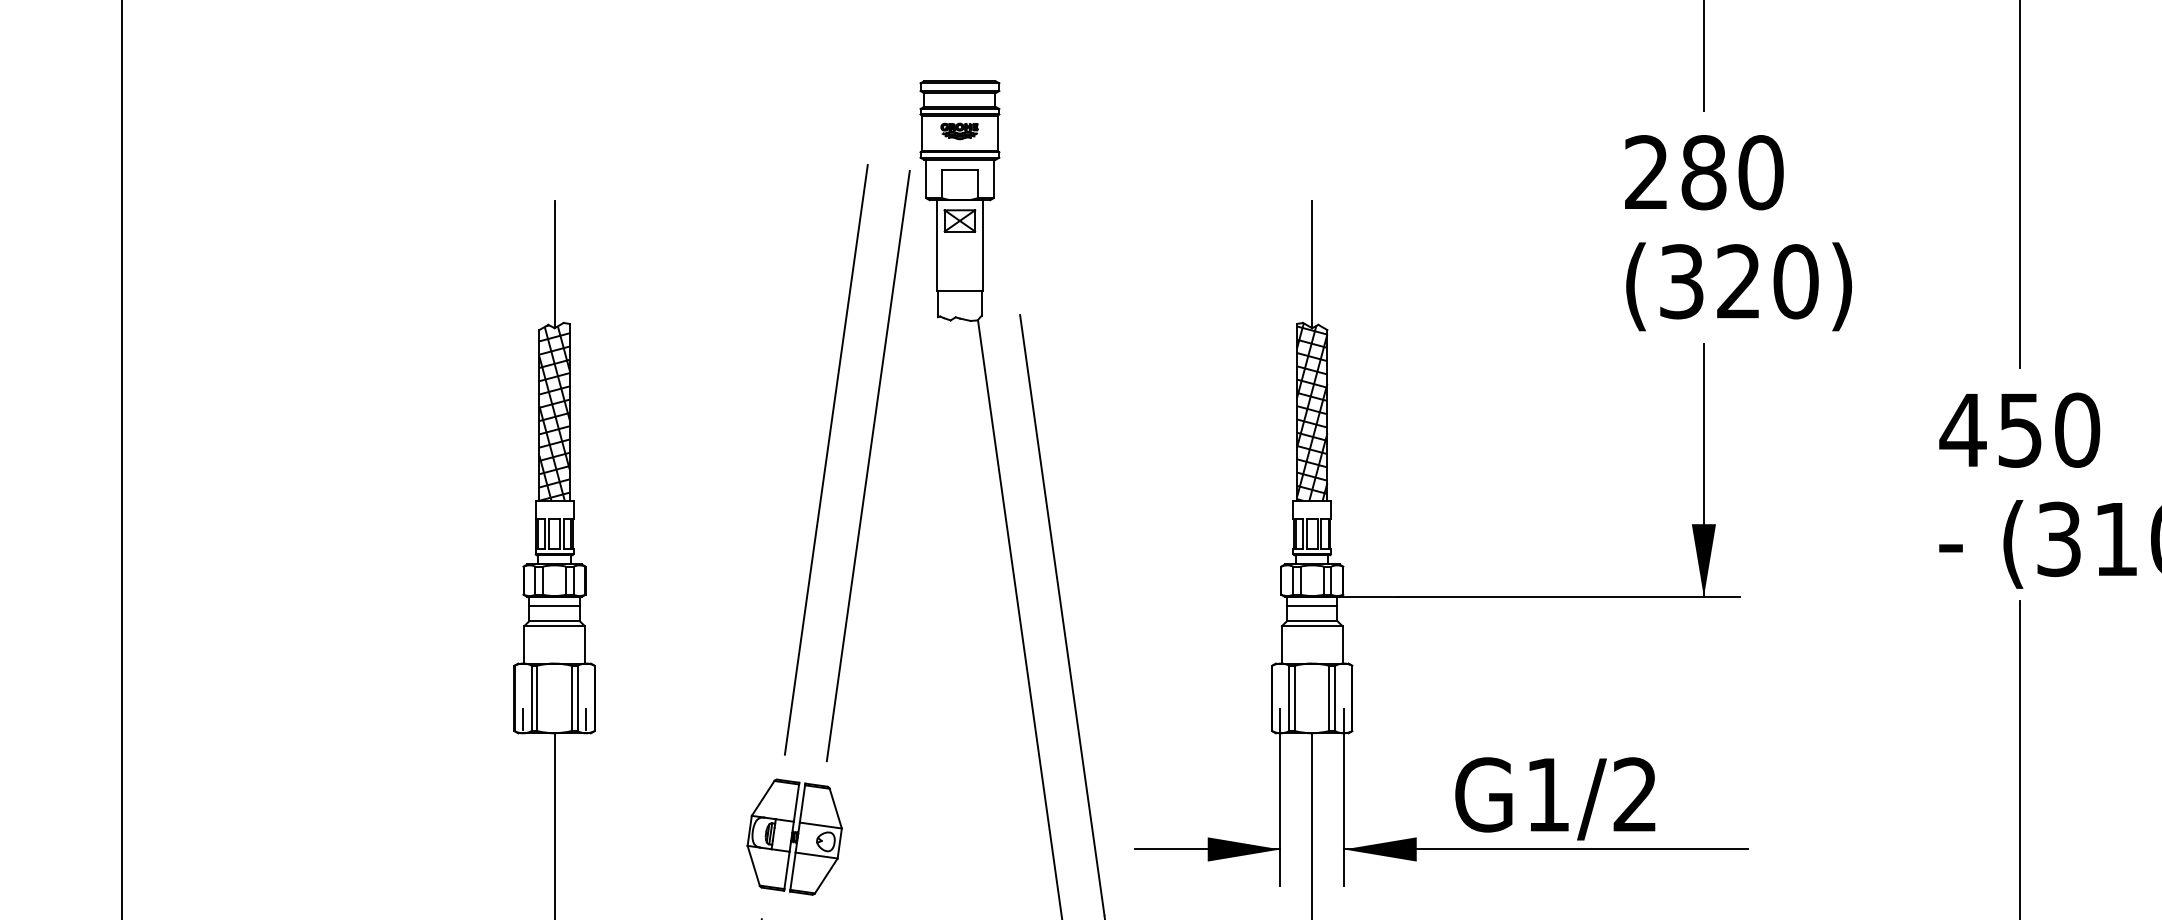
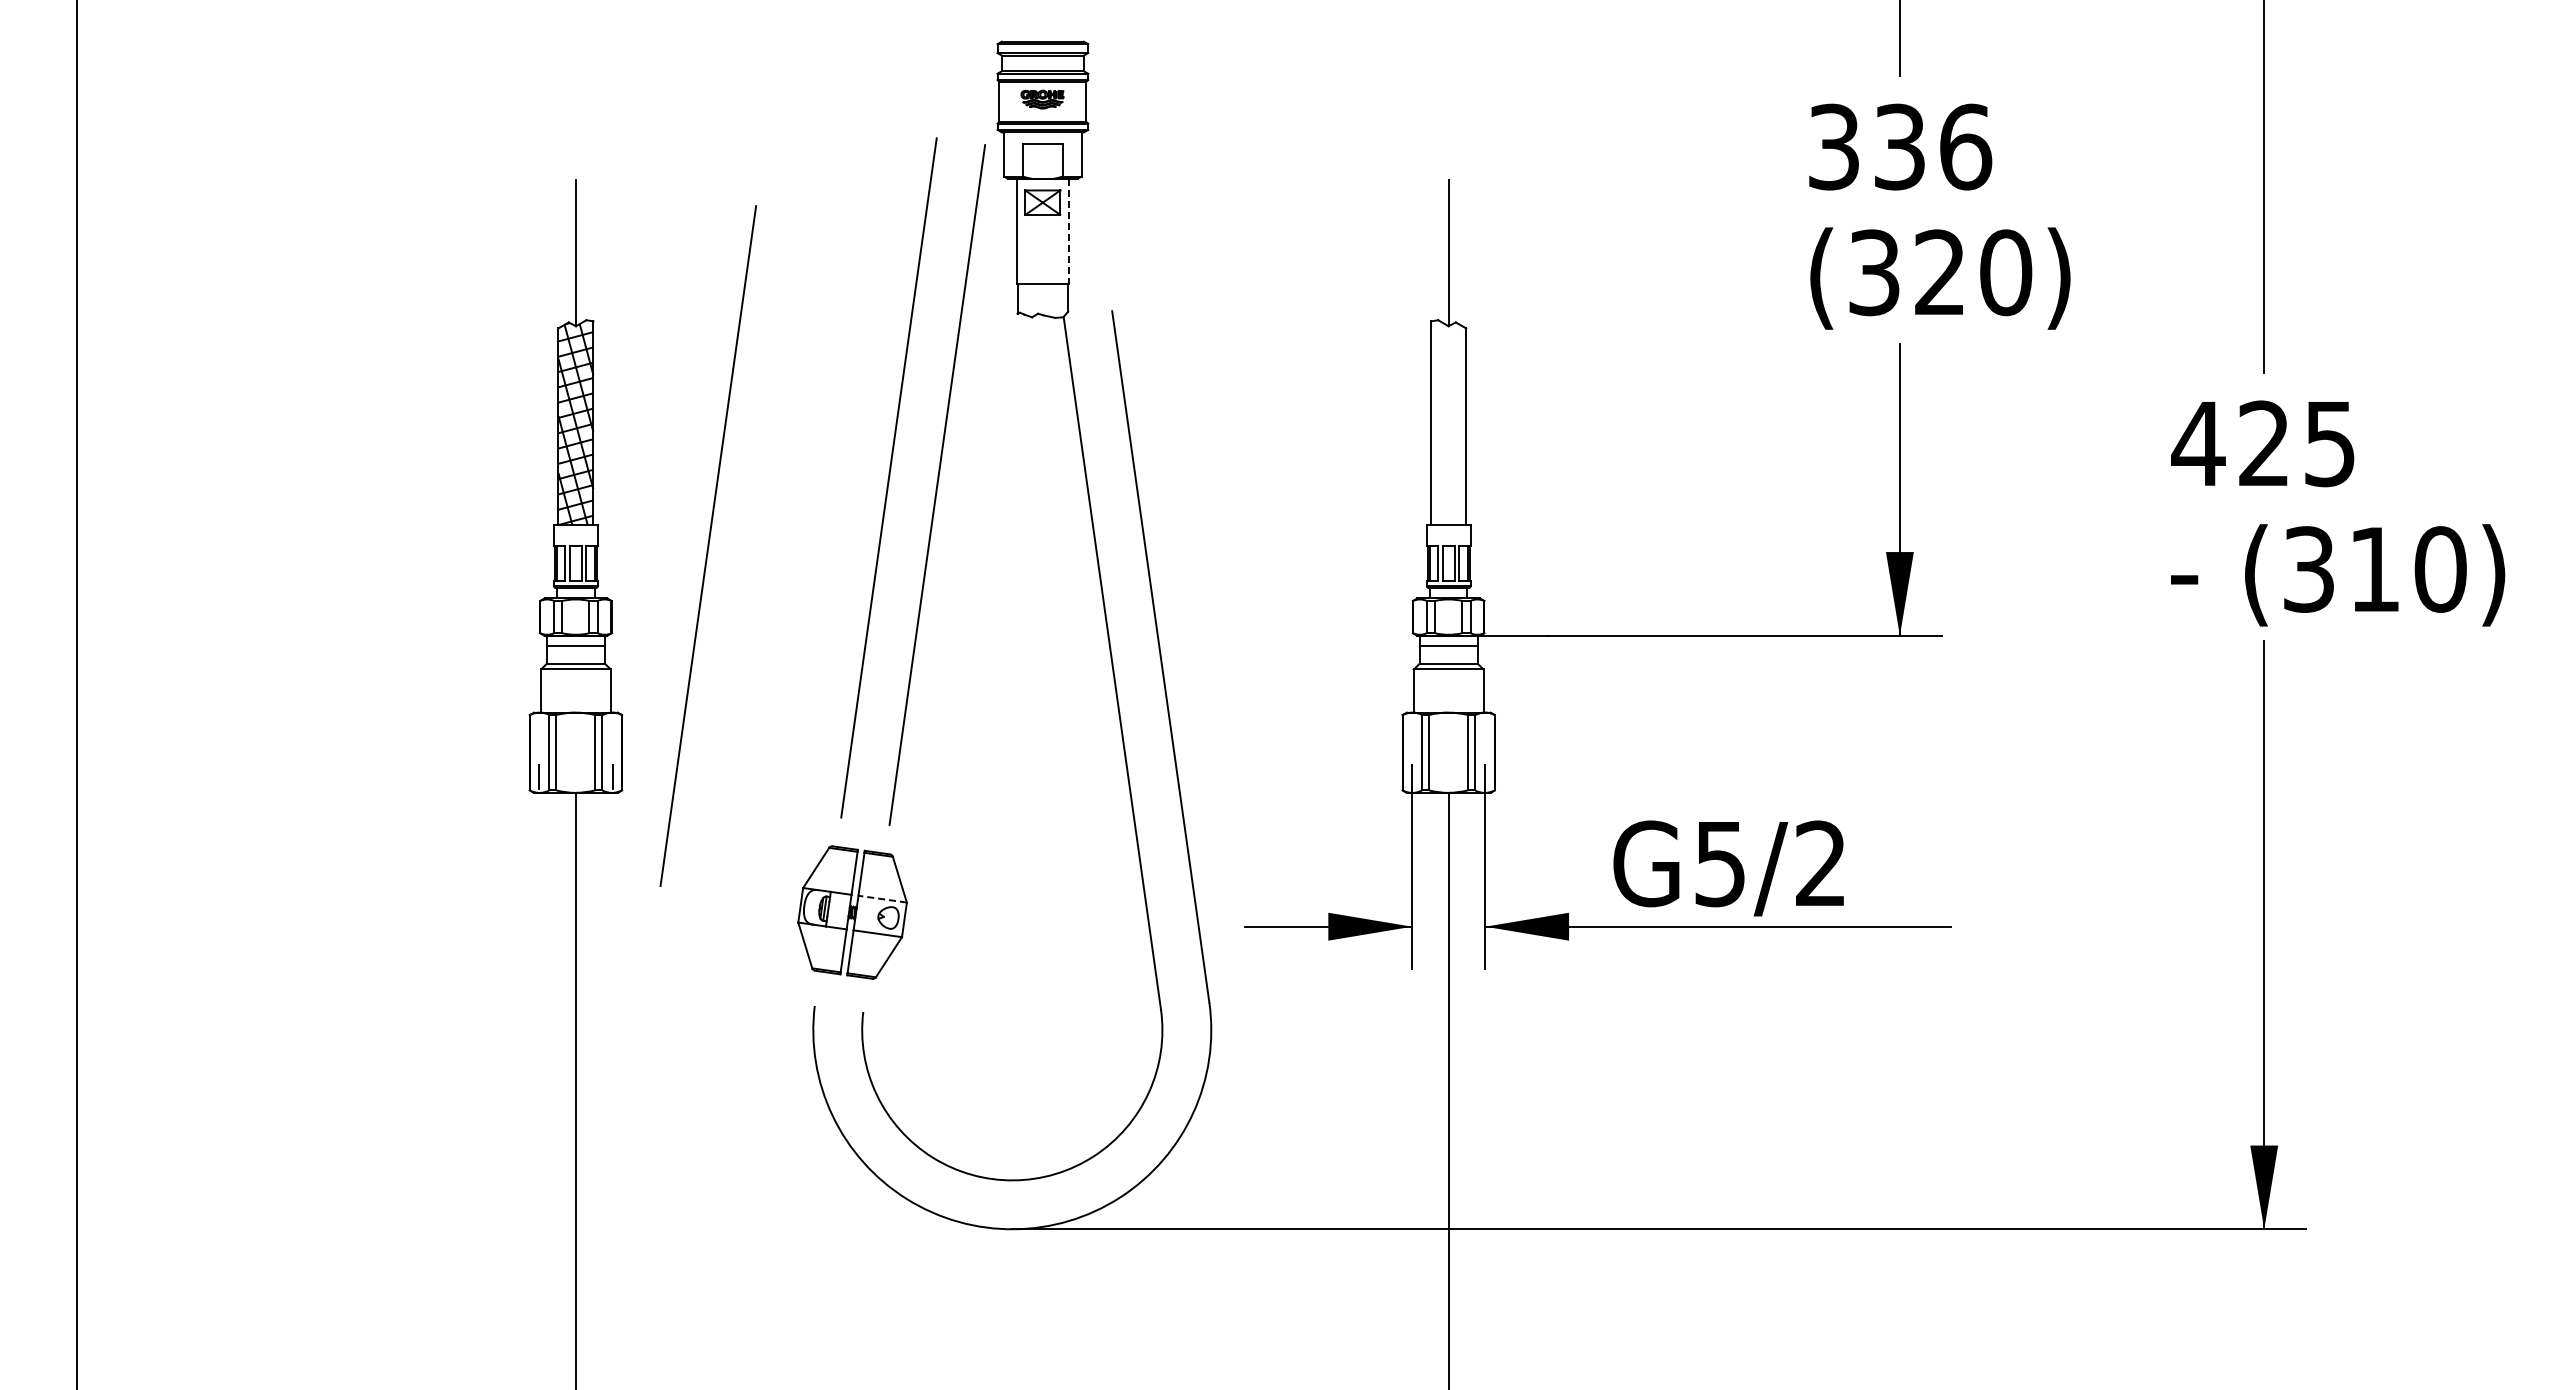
text: (1704, 172) -> (1900, 146), 280 -> 336
line: (983, 245) -> (1069, 231), solid -> dashed
hatch: (1312, 411) -> (1448, 422), removed
text: (2049, 429) -> (2297, 443), 450 -> 425
line: (669, 518) -> (708, 545), added
text: (1547, 795) -> (1719, 864), G1/2 -> G5/2
line: (820, 825) -> (882, 899), solid -> dashed

